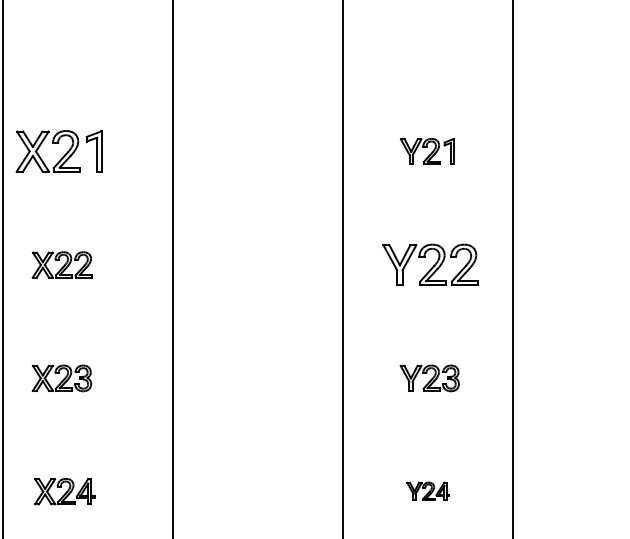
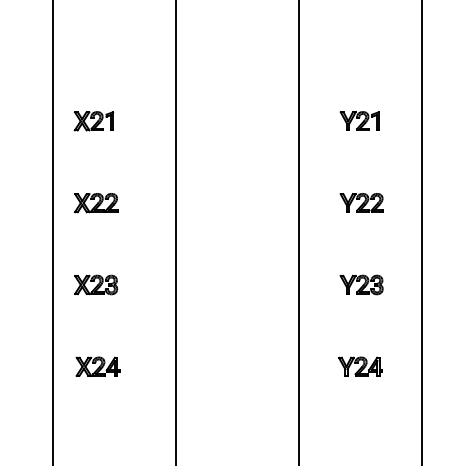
part: (58, 151) -> (93, 121), size x0.62
part: (429, 264) -> (361, 202), size x0.62
part: (428, 491) -> (360, 366), size x1.43

